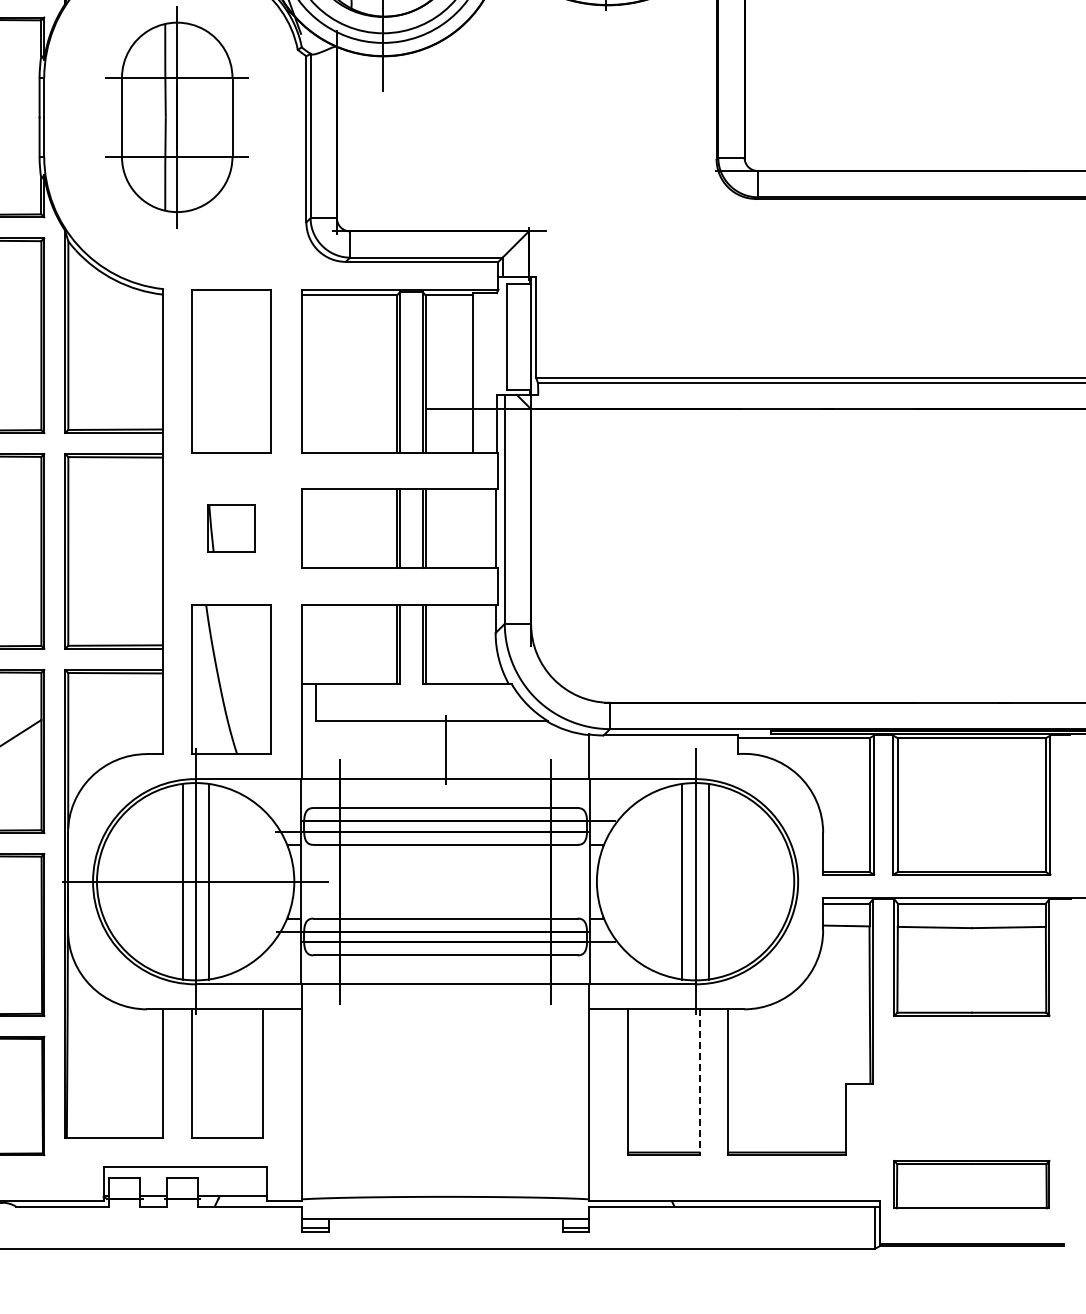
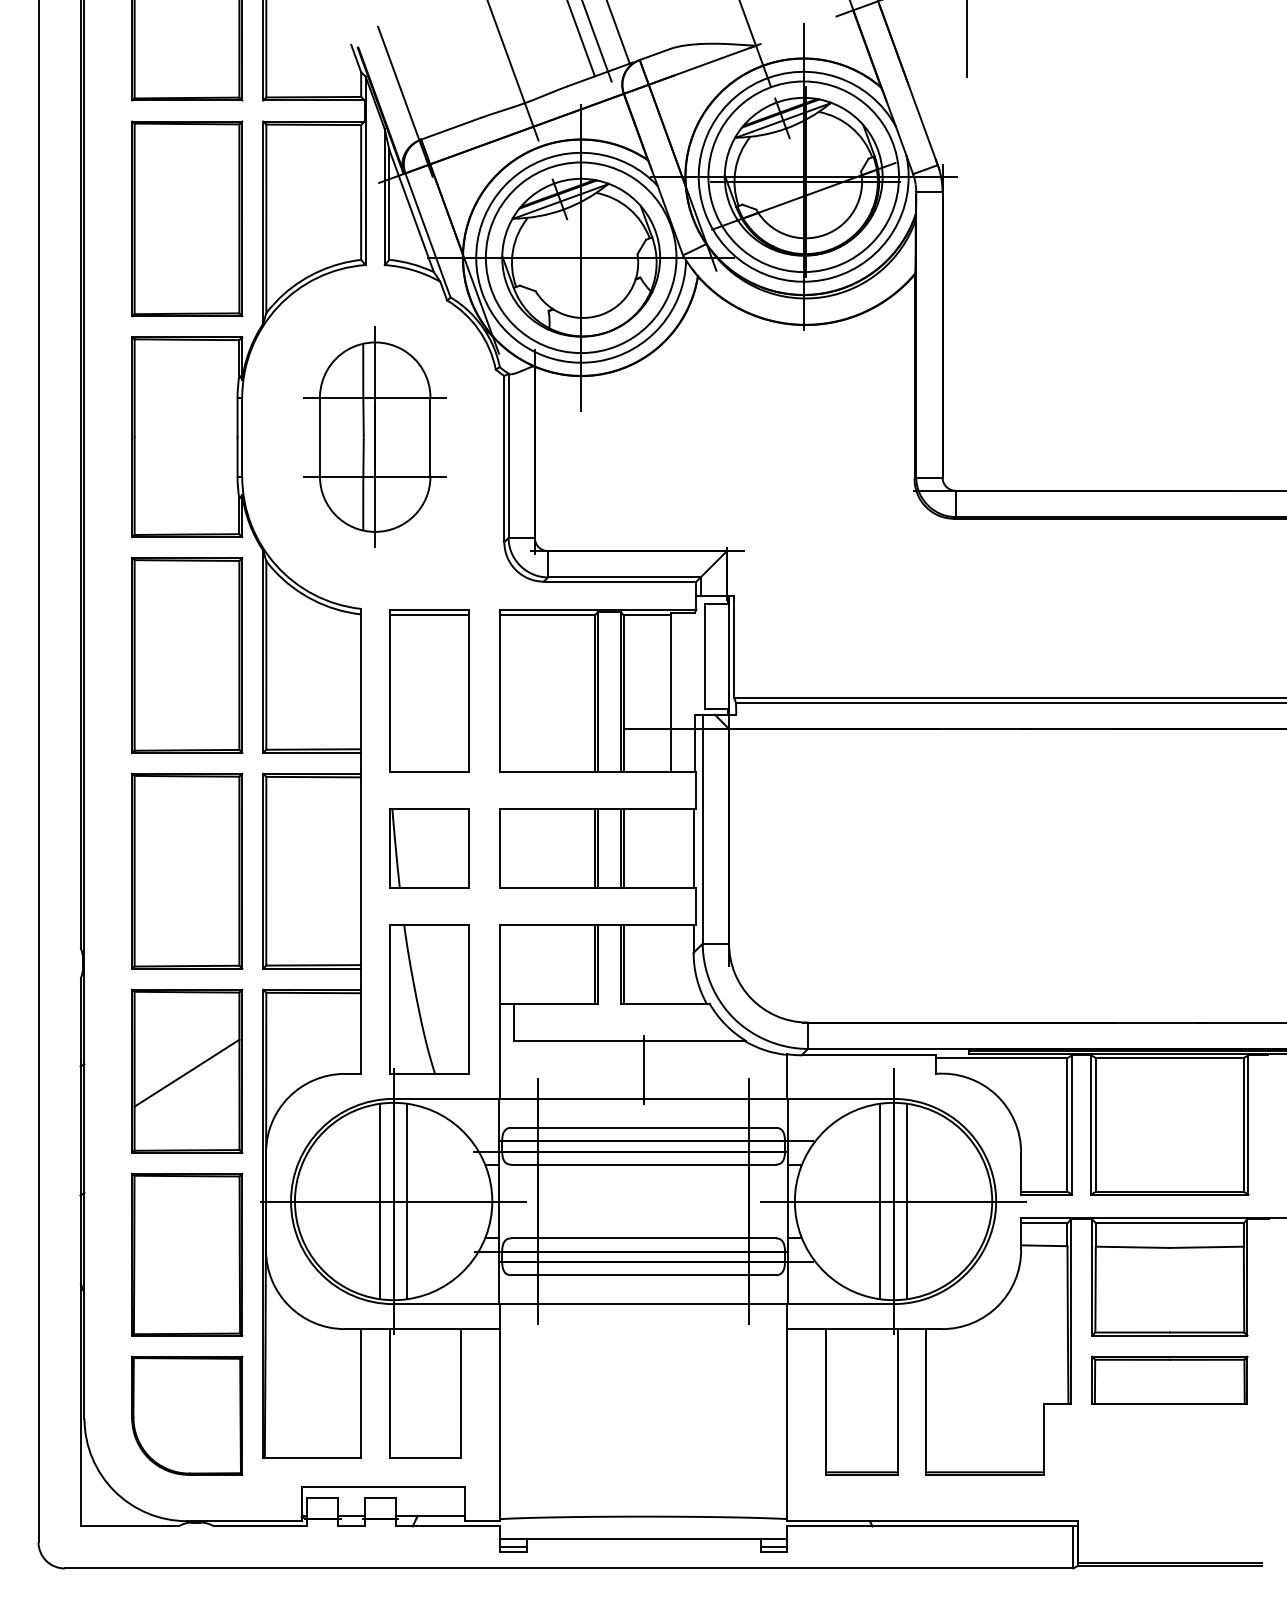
line: (230, 295) -> (428, 615), added
part: (231, 528) -> (429, 848), size x1.67
line: (695, 881) -> (893, 1201), added
line: (699, 1081) -> (897, 1401), dashed -> solid
part: (971, 1183) -> (1169, 1379), moved

